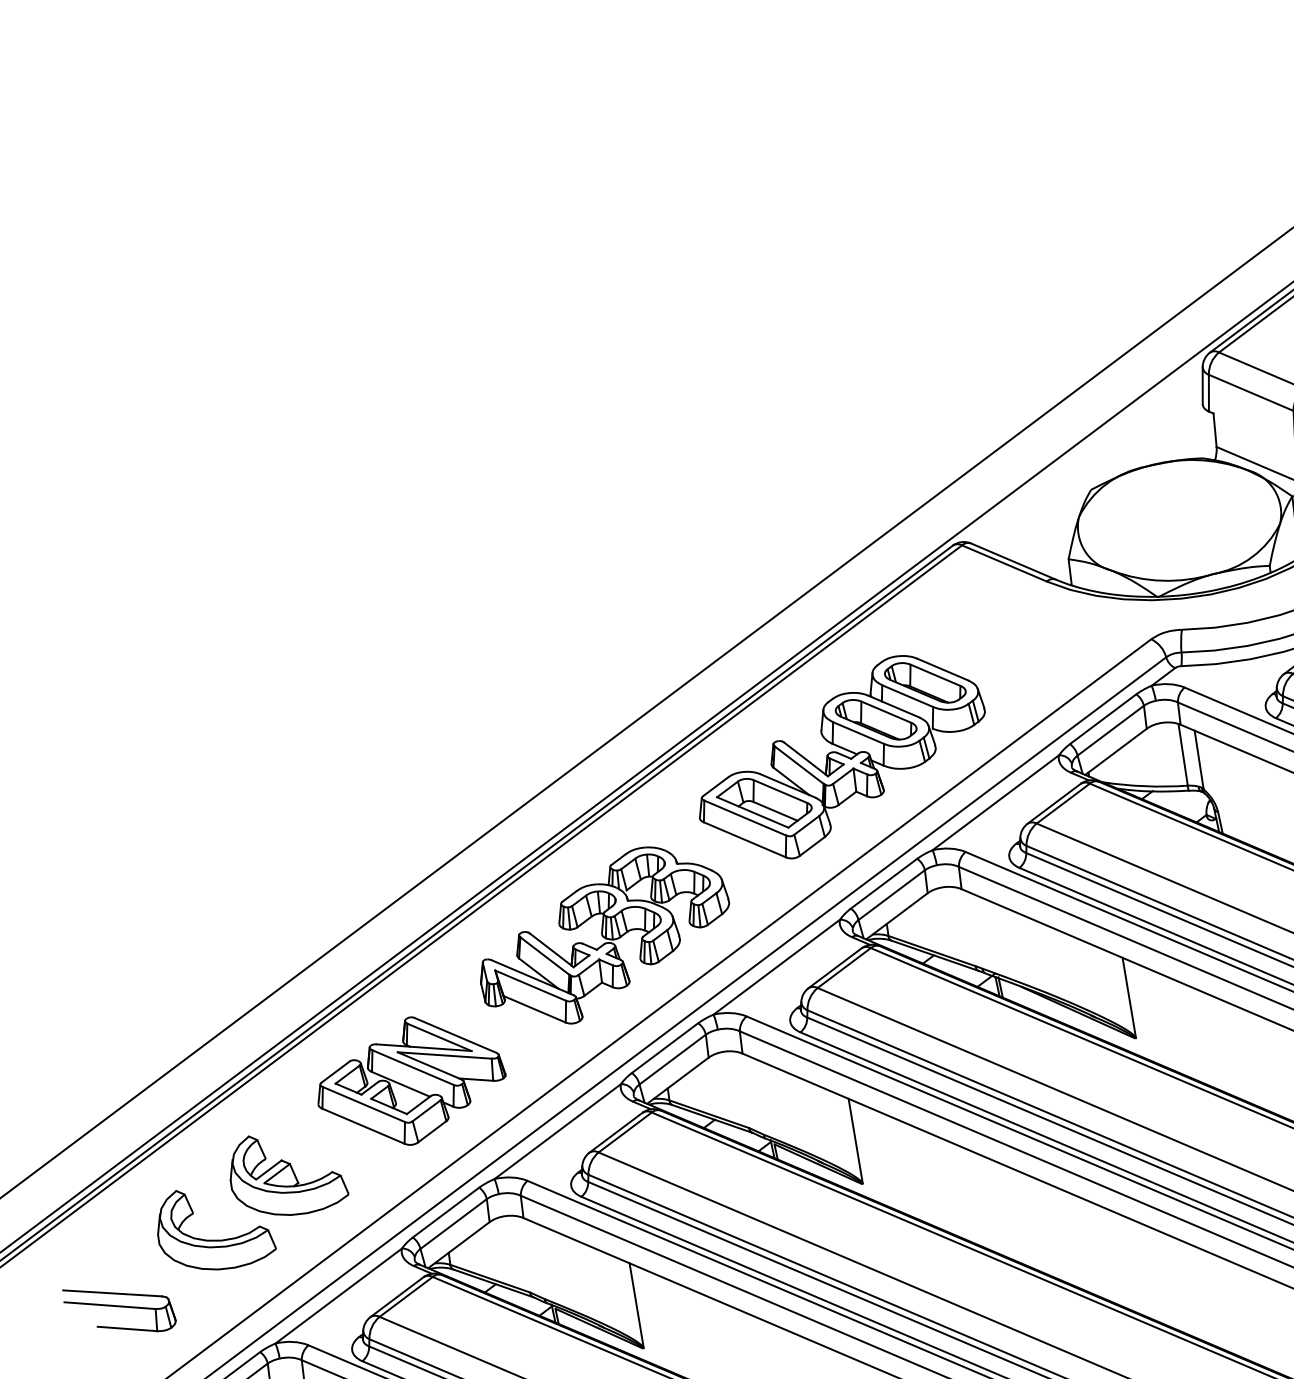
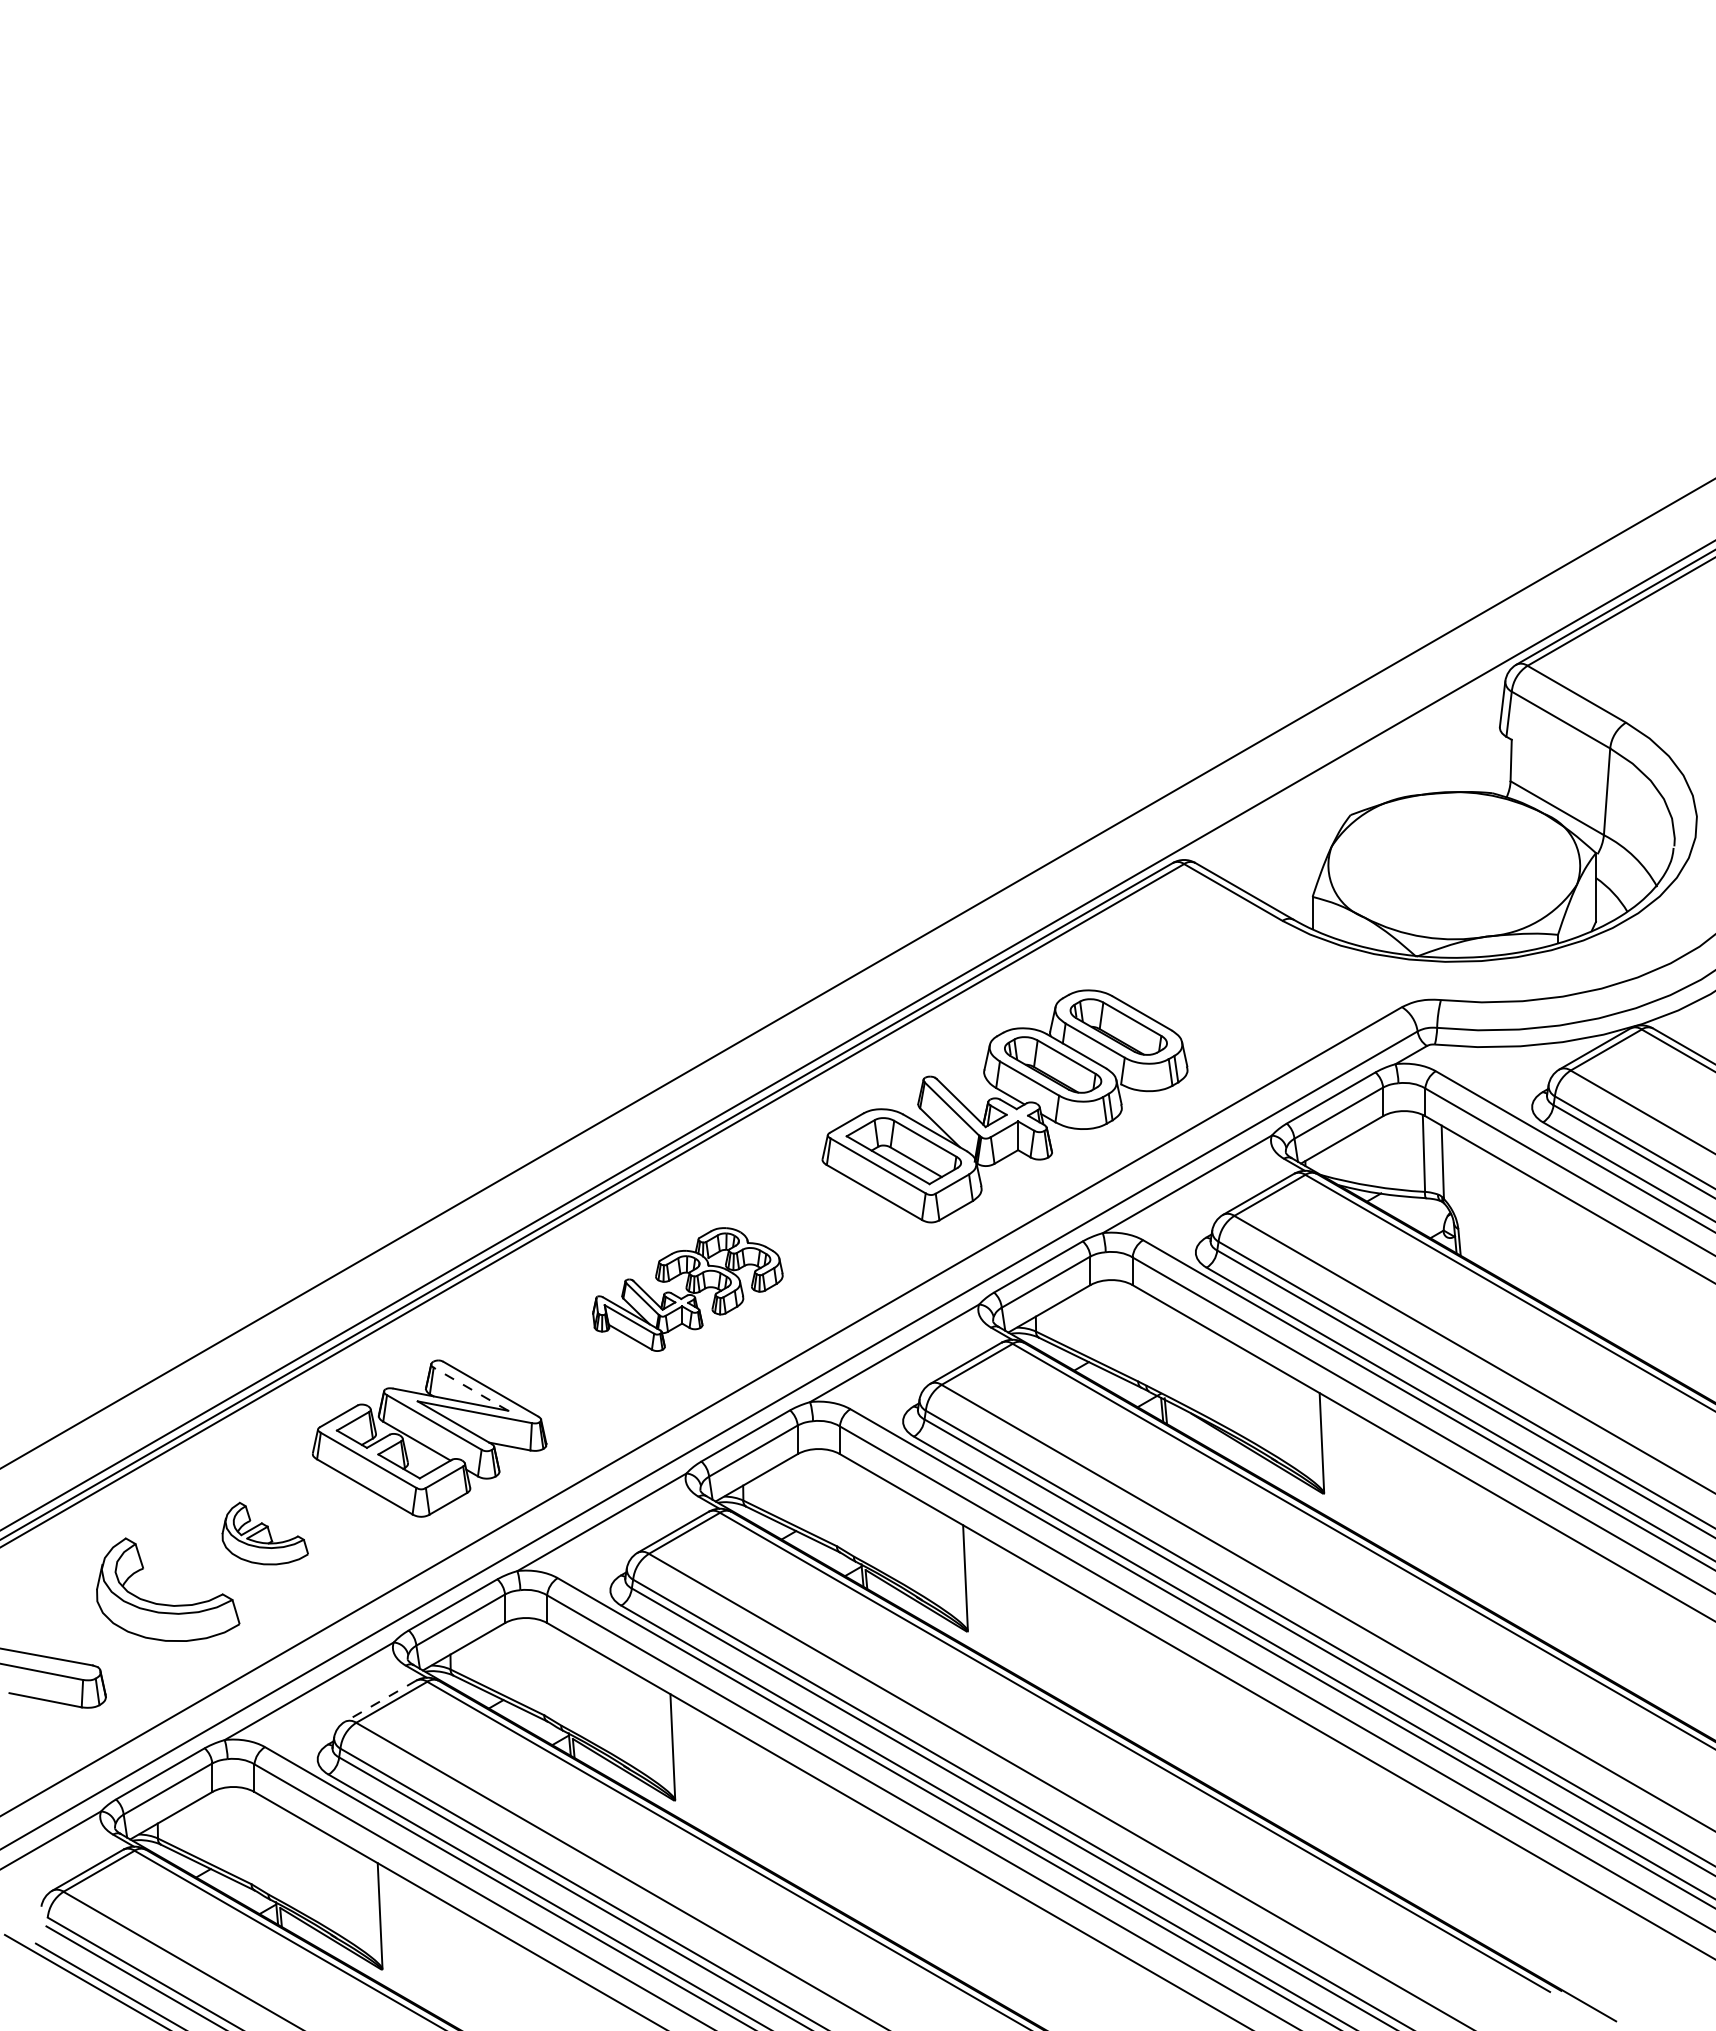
part: (603, 936) -> (687, 1289), size x0.6
line: (439, 1037) -> (470, 1389), solid -> dashed
part: (288, 1173) -> (265, 1533), size x0.6
line: (397, 1297) -> (380, 1701), solid -> dashed

